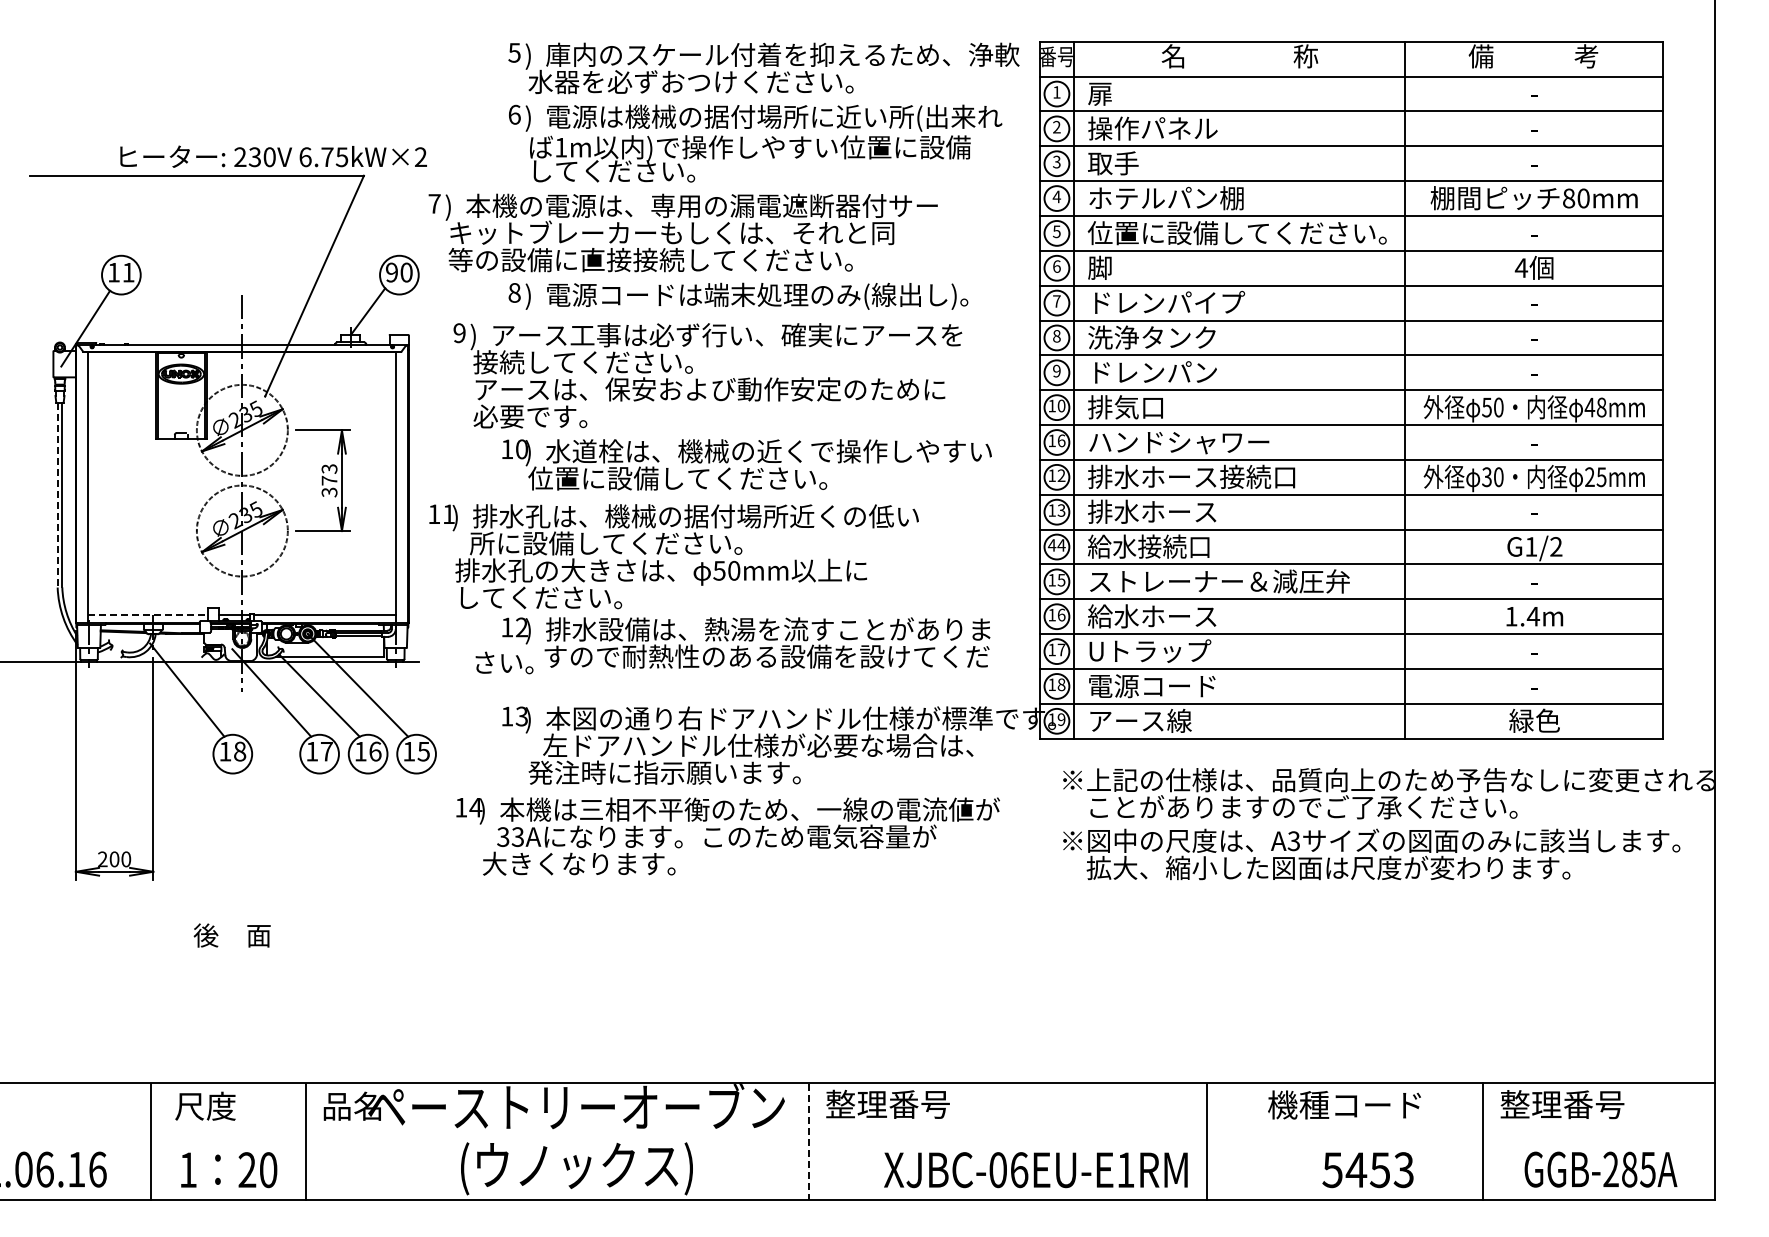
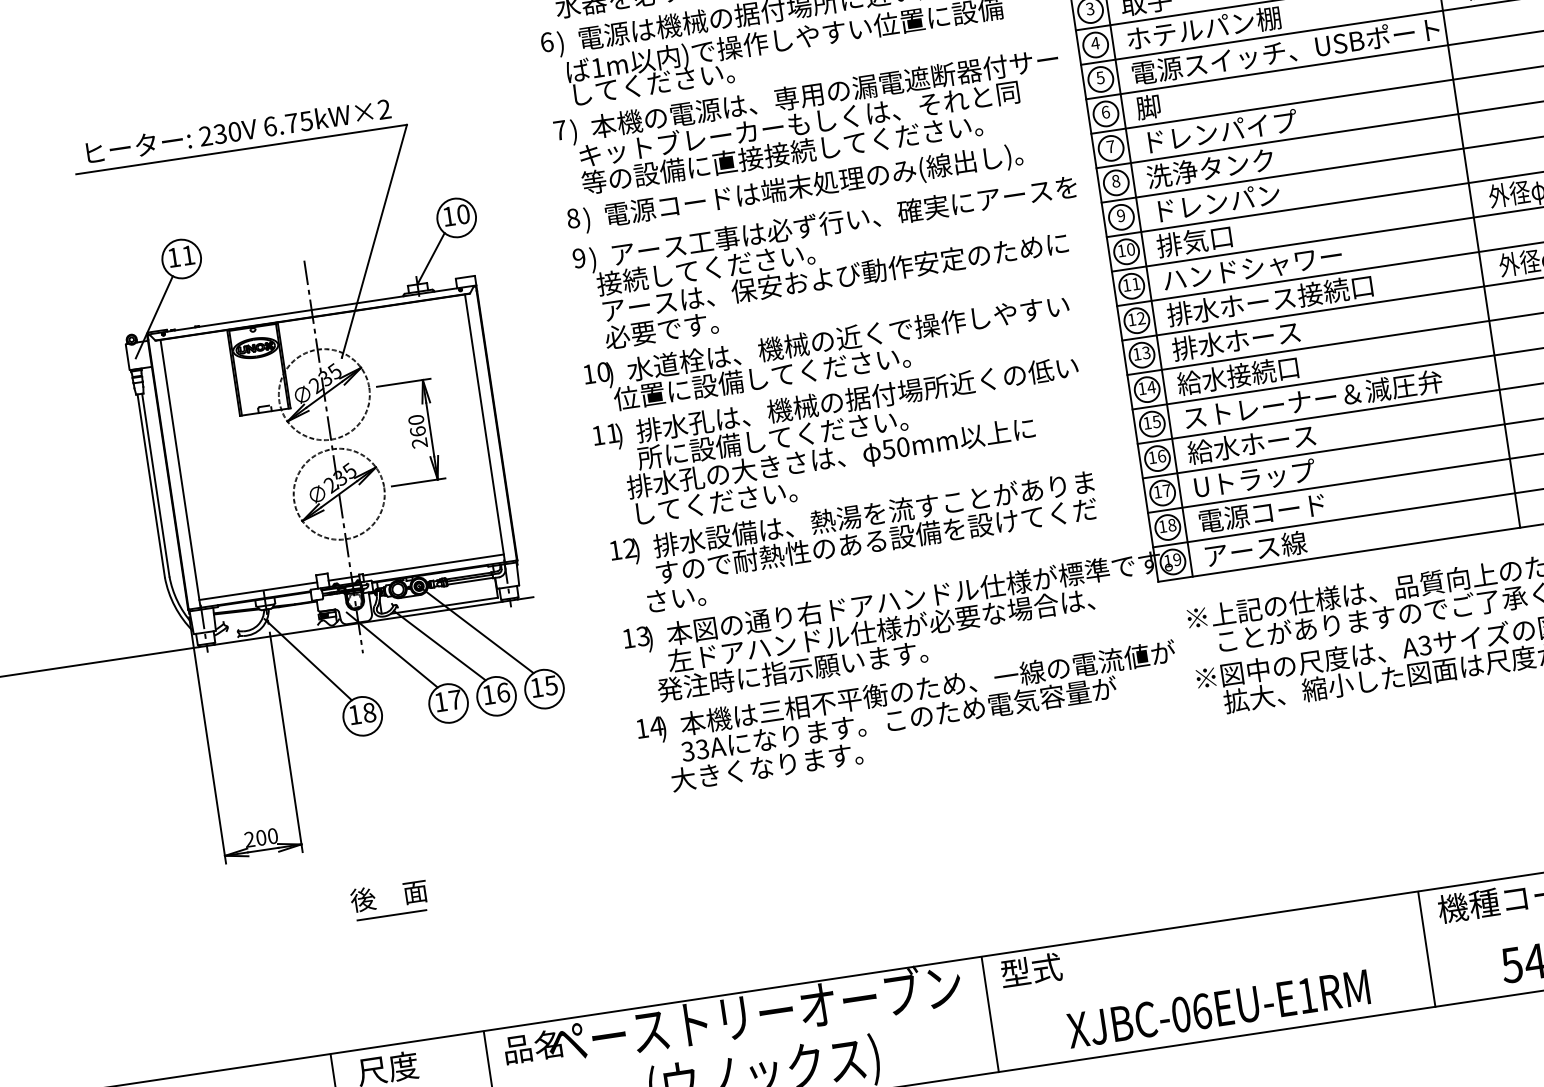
text: (273, 156) -> (238, 130), moved
text: (682, 232) -> (809, 122), moved
text: (1243, 232) -> (1285, 51), 位置に設備してください。 -> 電源スイッチ、USBポート
text: (391, 272) -> (448, 216), 90 -> 10
text: (707, 375) -> (830, 263), moved
text: (1061, 440) -> (1135, 283), 16 -> 11
text: (329, 480) -> (417, 431), 373 -> 260
line: (57, 495) -> (151, 486), dashed -> solid
text: (1051, 545) -> (1141, 388), 44 -> 14
text: (673, 556) -> (841, 441), moved
line: (147, 614) -> (257, 590), dashed -> solid
text: (504, 662) -> (676, 598), moved
text: (727, 836) -> (909, 717), moved
line: (232, 955) -> (392, 915), added
text: (887, 1103) -> (1061, 965), 整理番号 -> 型式
line: (1206, 1141) -> (1426, 948), moved
line: (809, 1142) -> (990, 1015), dashed -> solid

